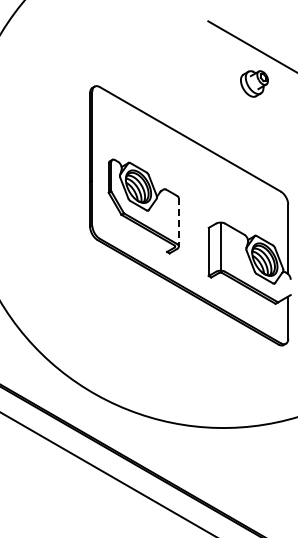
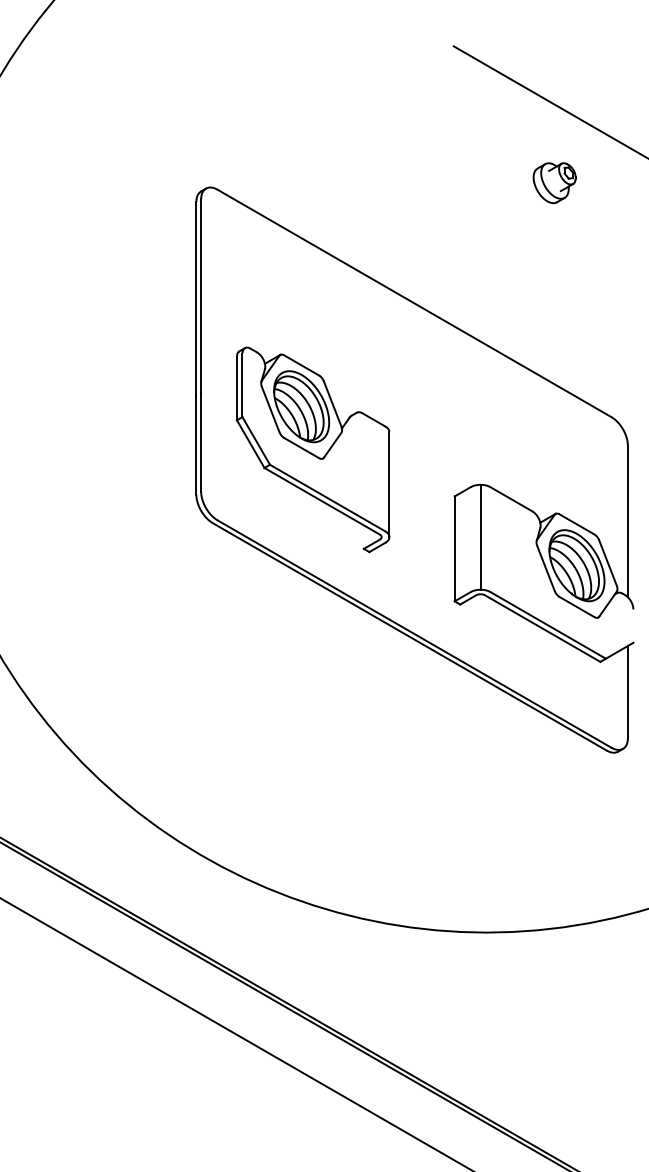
part: (254, 84) -> (554, 183), size x0.71
line: (178, 222) -> (388, 484), dashed -> solid

